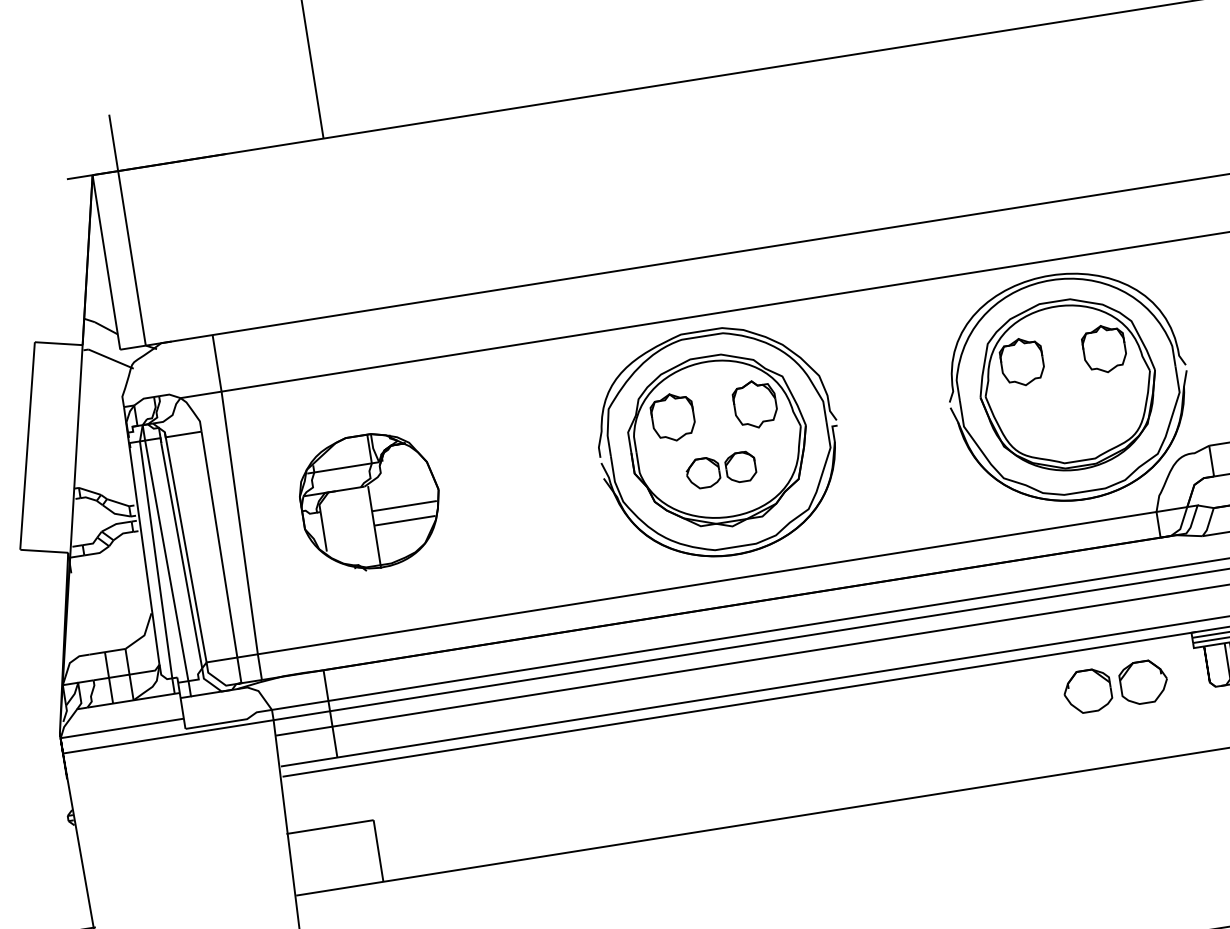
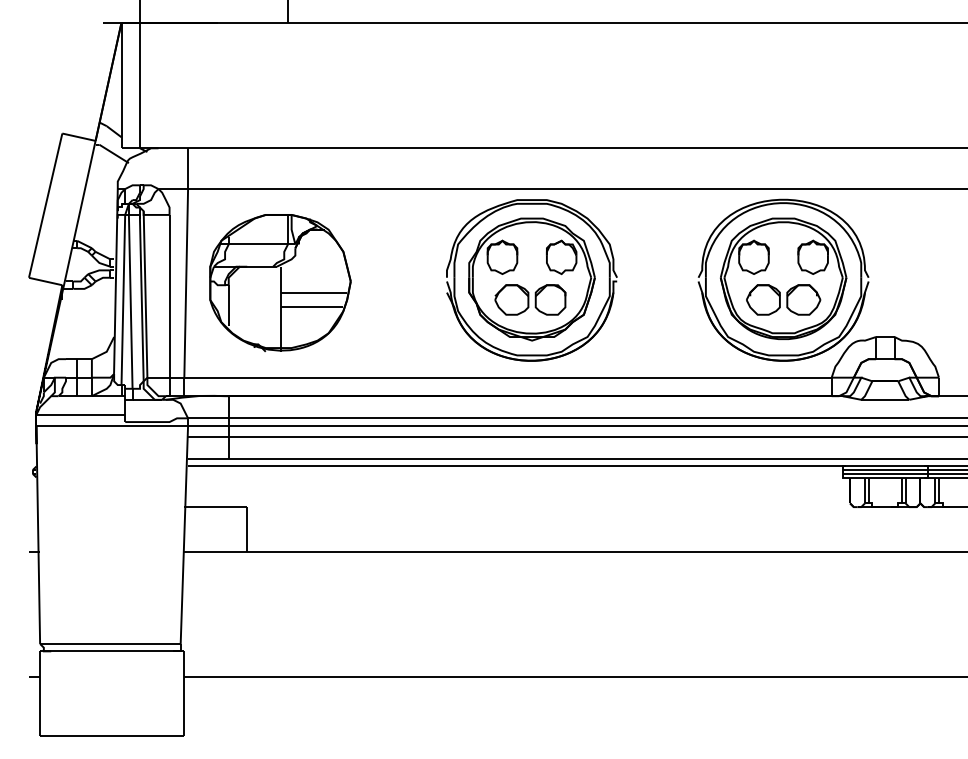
part: (721, 469) -> (530, 299), size x1.43
part: (370, 502) -> (280, 283), size x1.43
part: (1115, 686) -> (783, 299), moved

